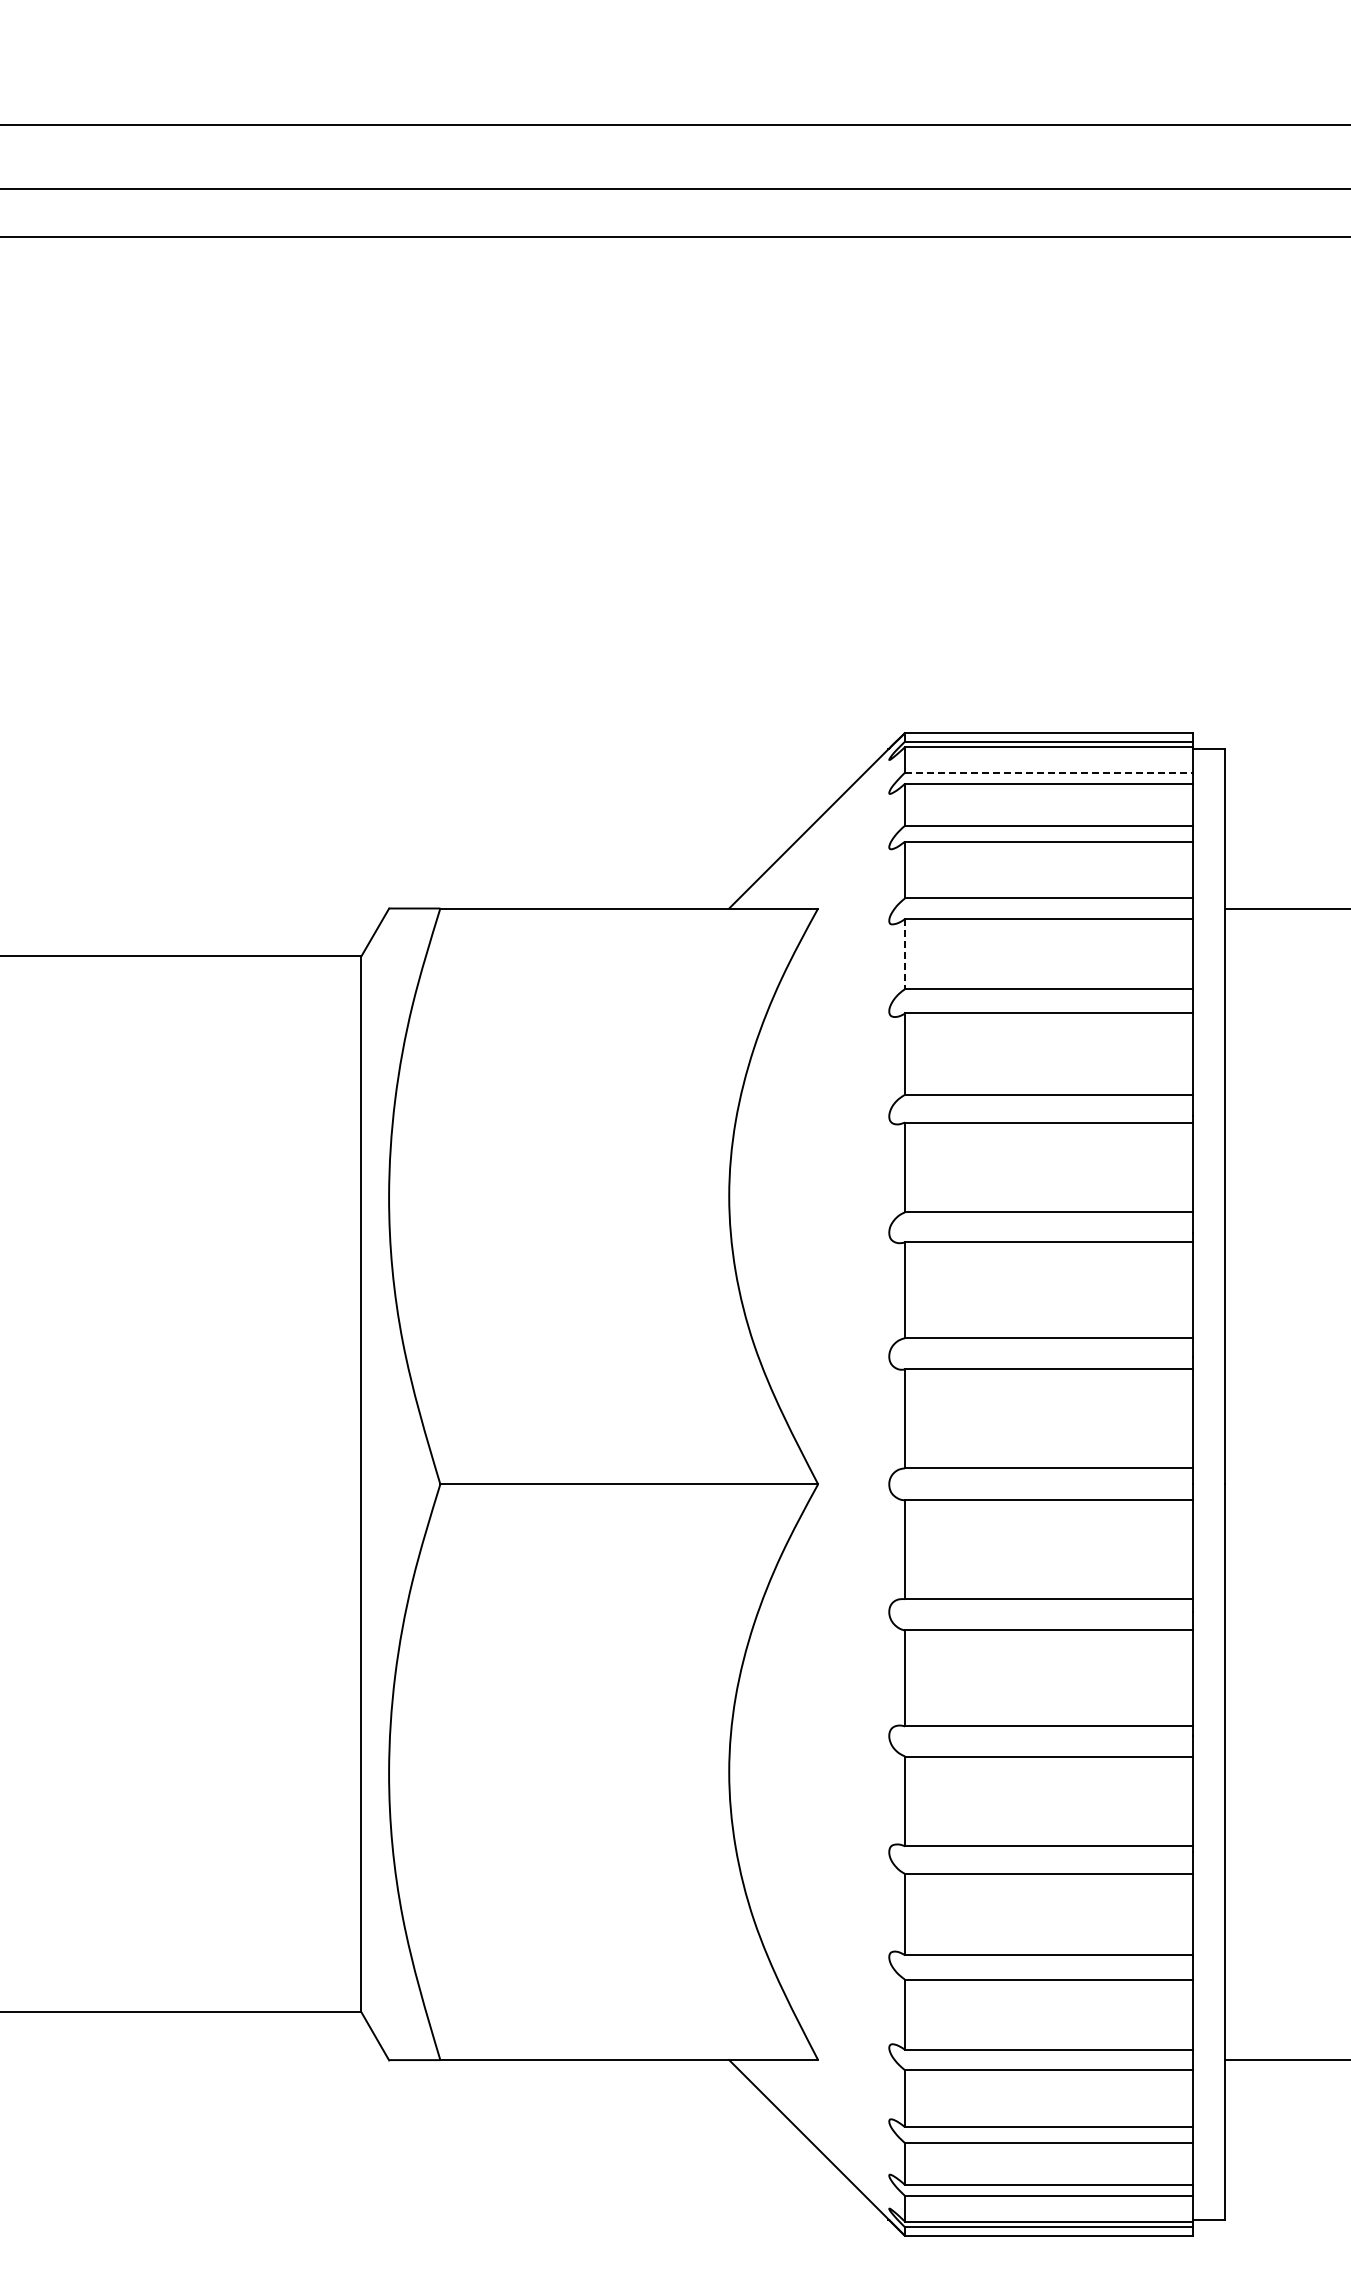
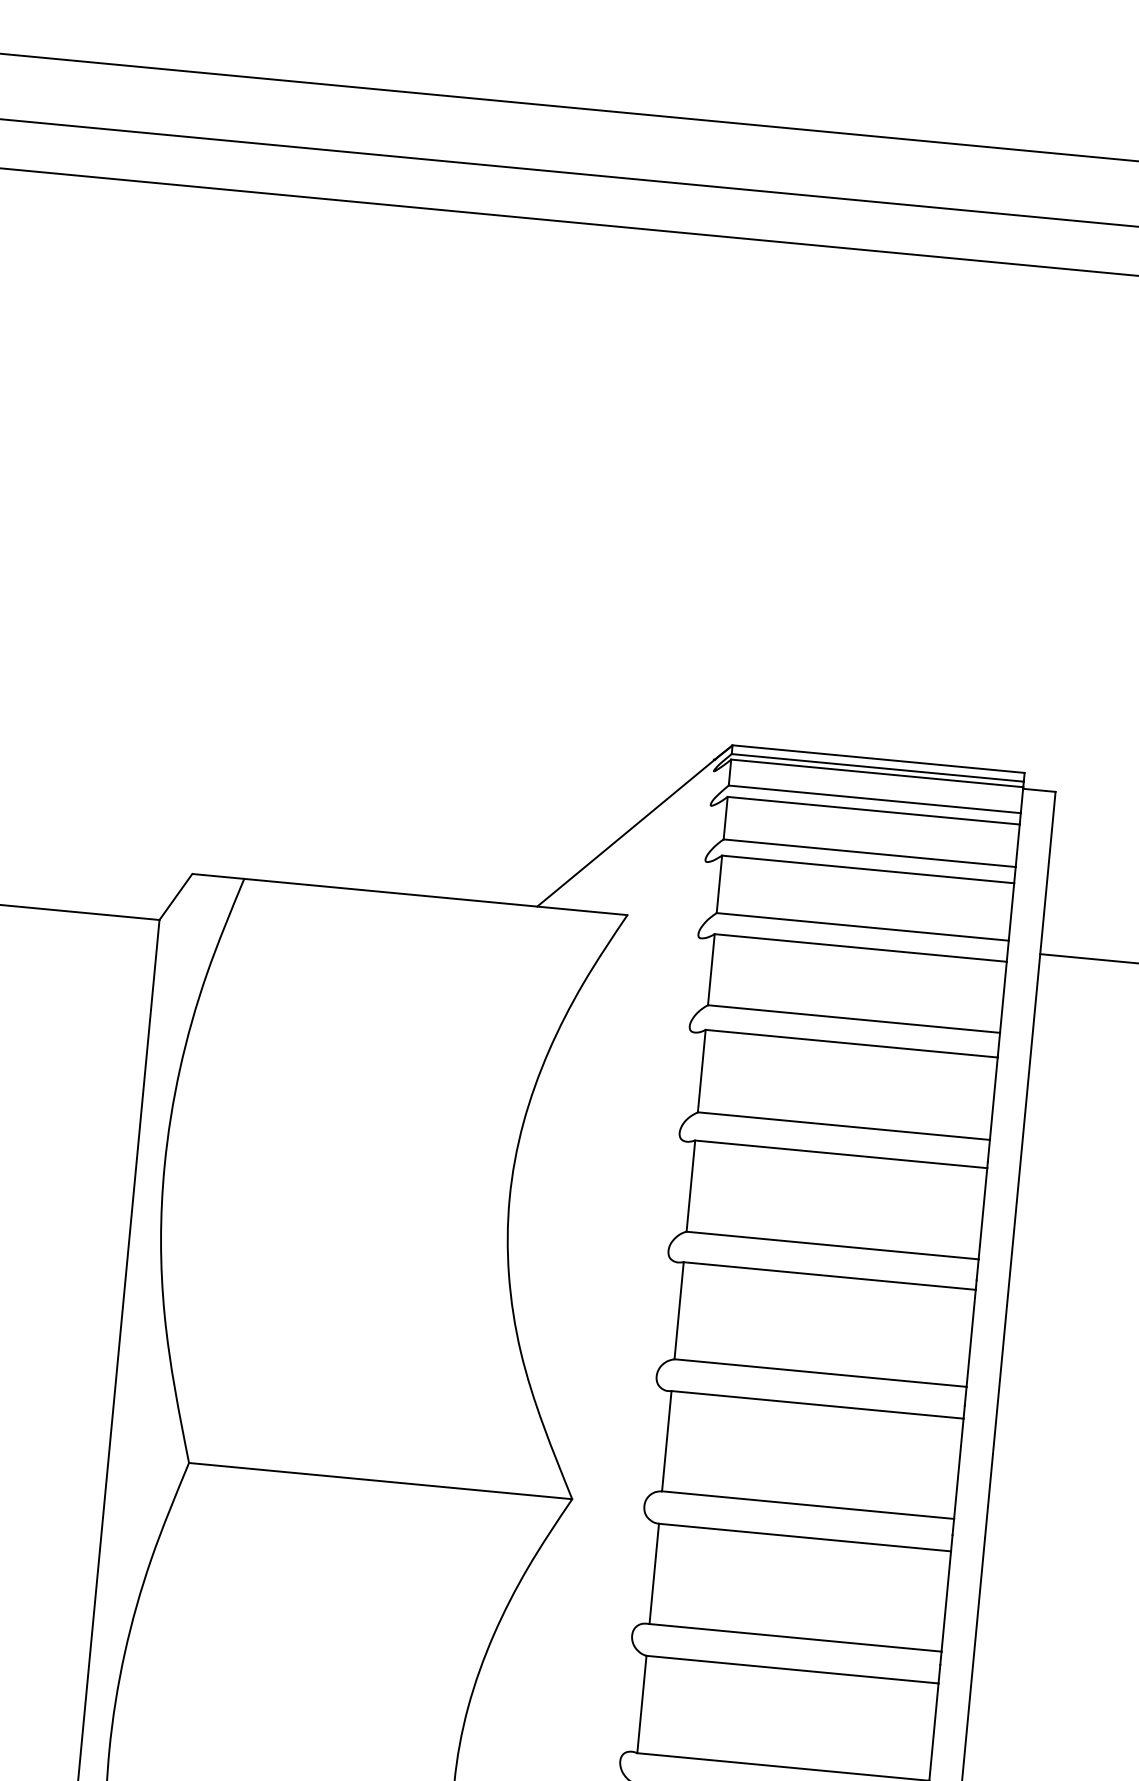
line: (1049, 772) -> (875, 799), dashed -> solid
line: (905, 954) -> (711, 970), dashed -> solid

